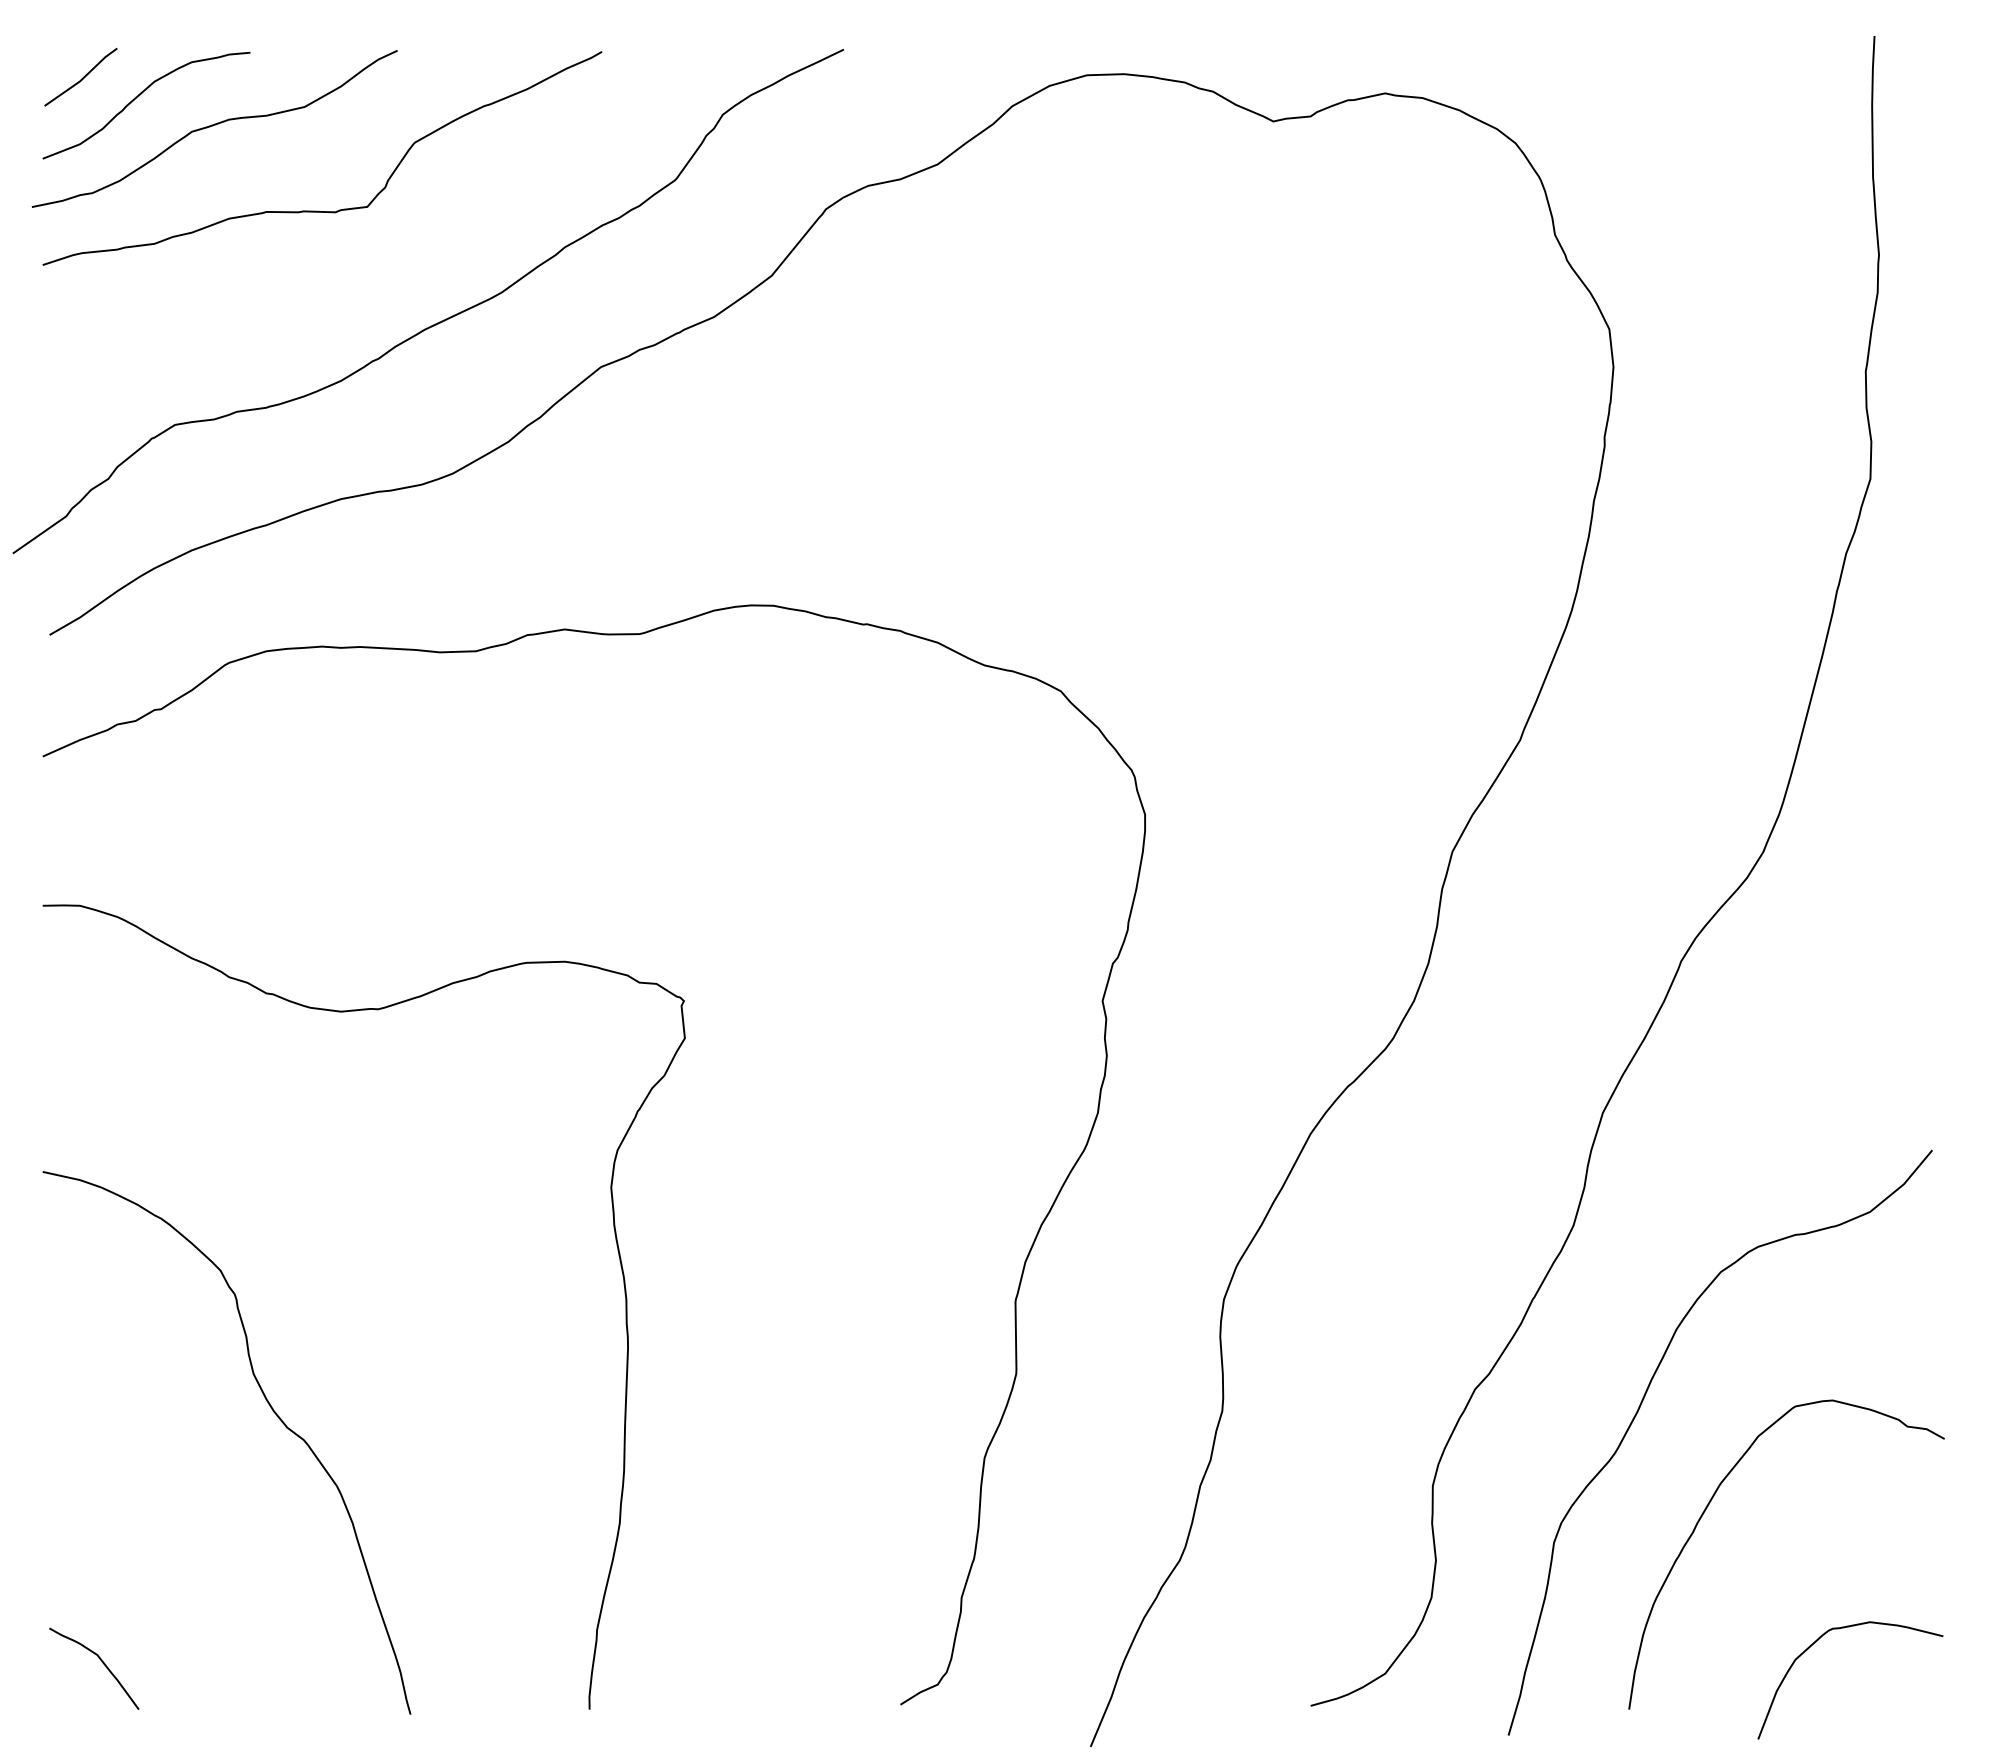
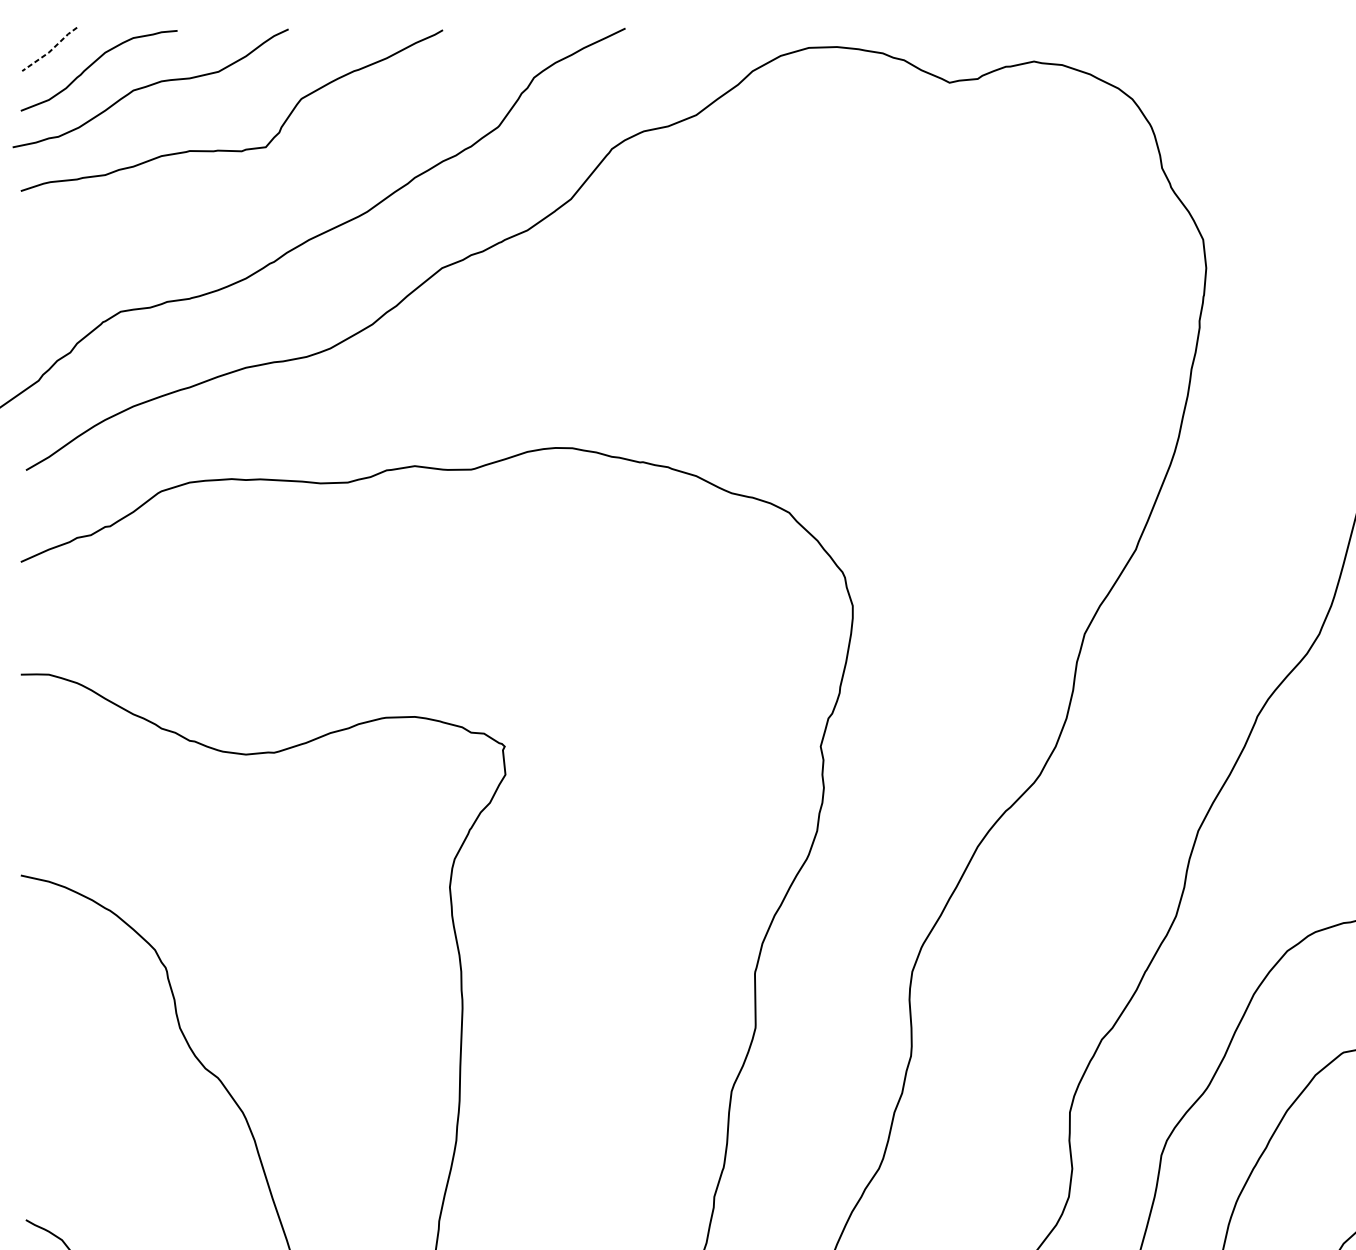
line: (82, 79) -> (50, 51), solid -> dashed

